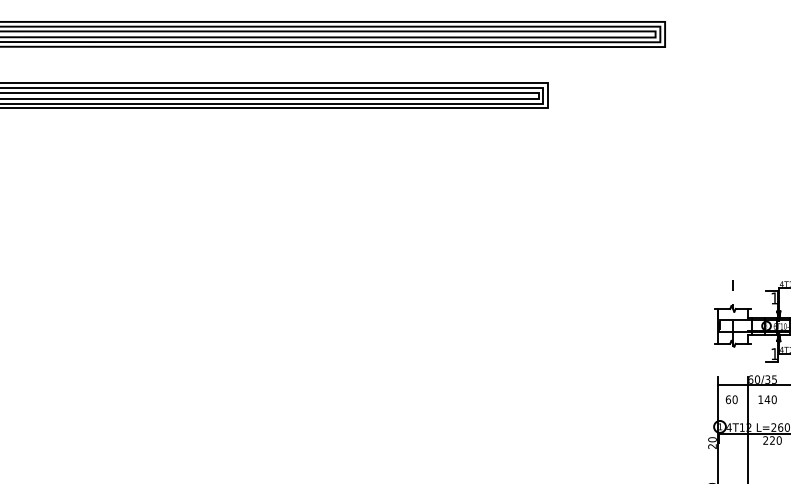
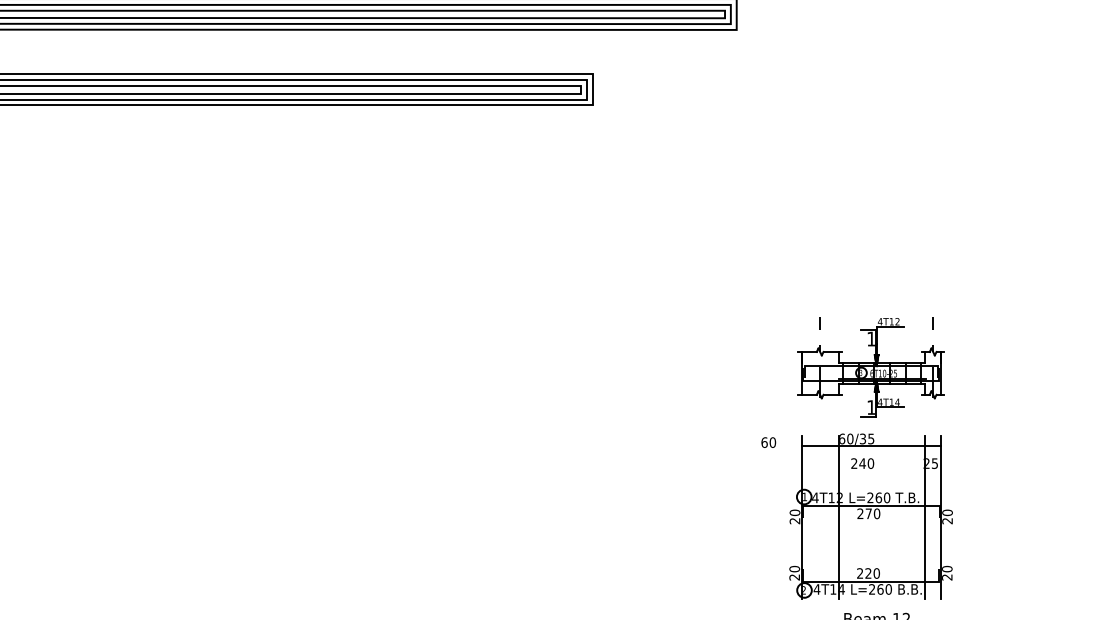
text: (731, 399) -> (768, 442), moved
text: (760, 399) -> (854, 463), 140 -> 240
text: (772, 440) -> (868, 513), 220 -> 270

